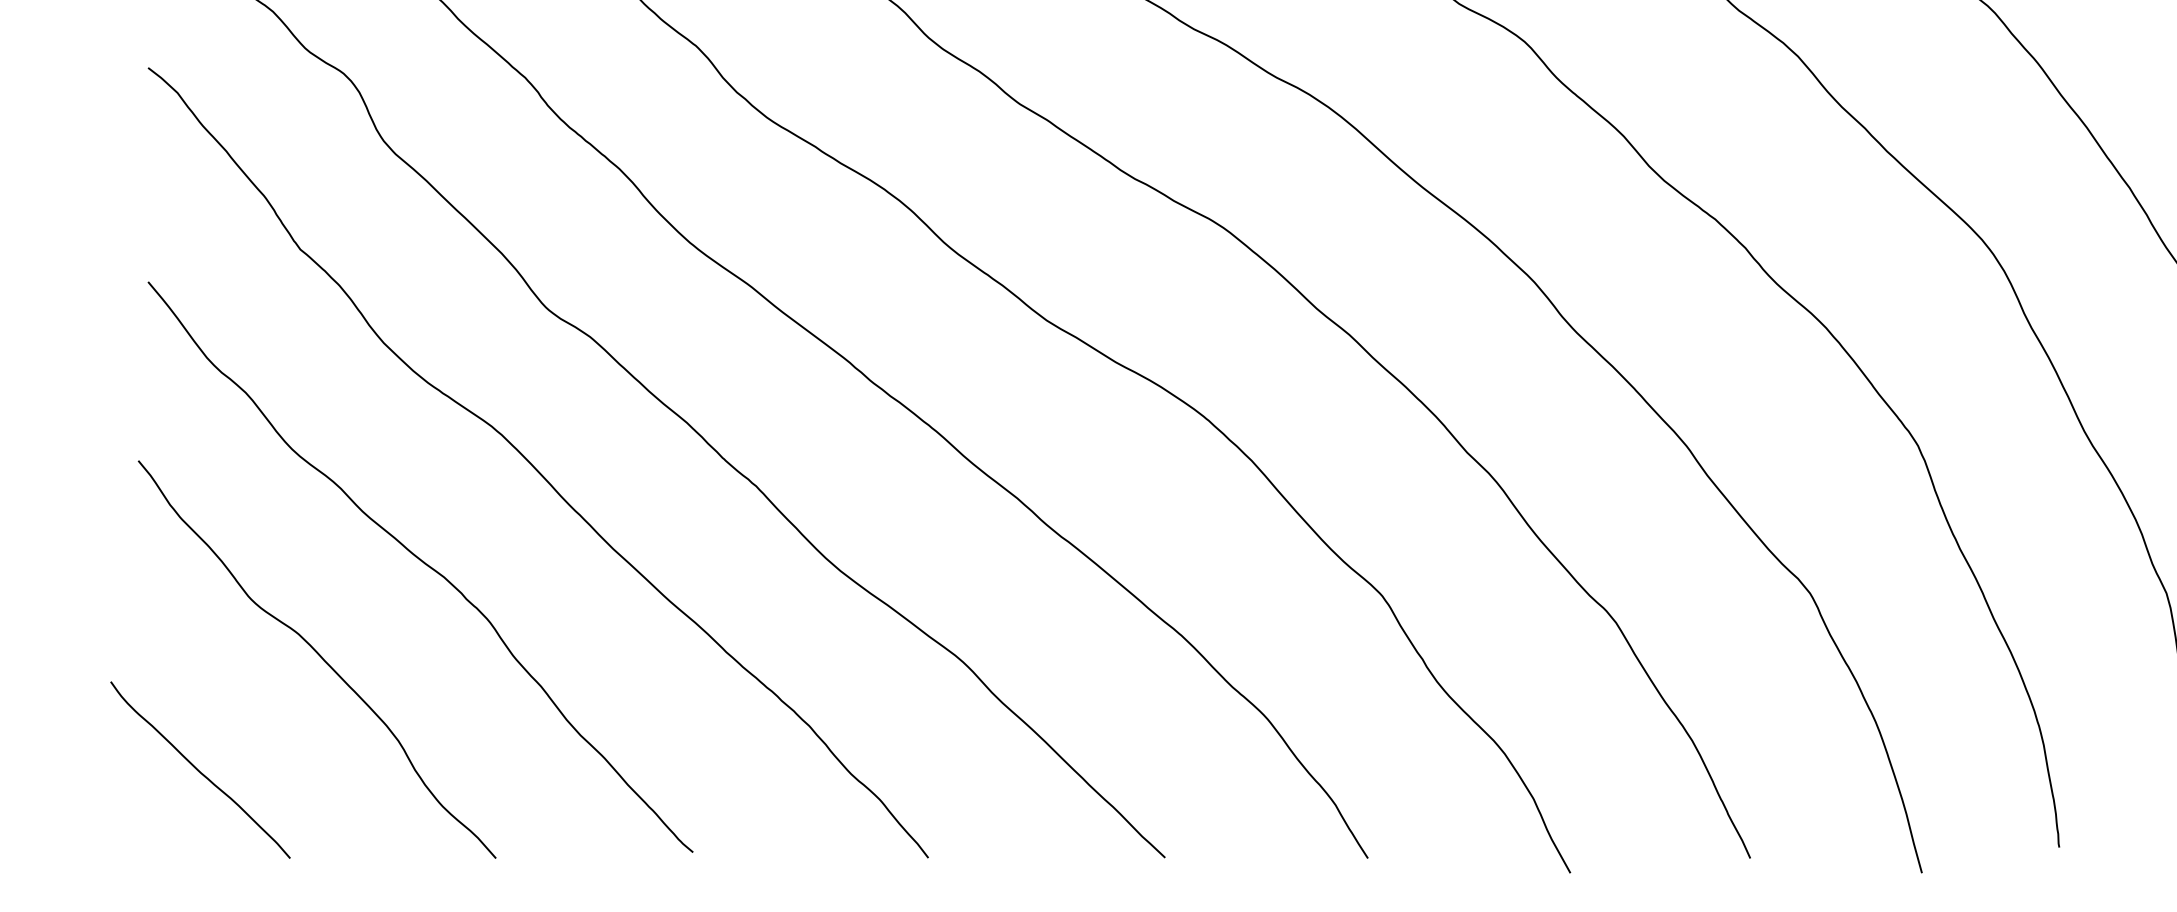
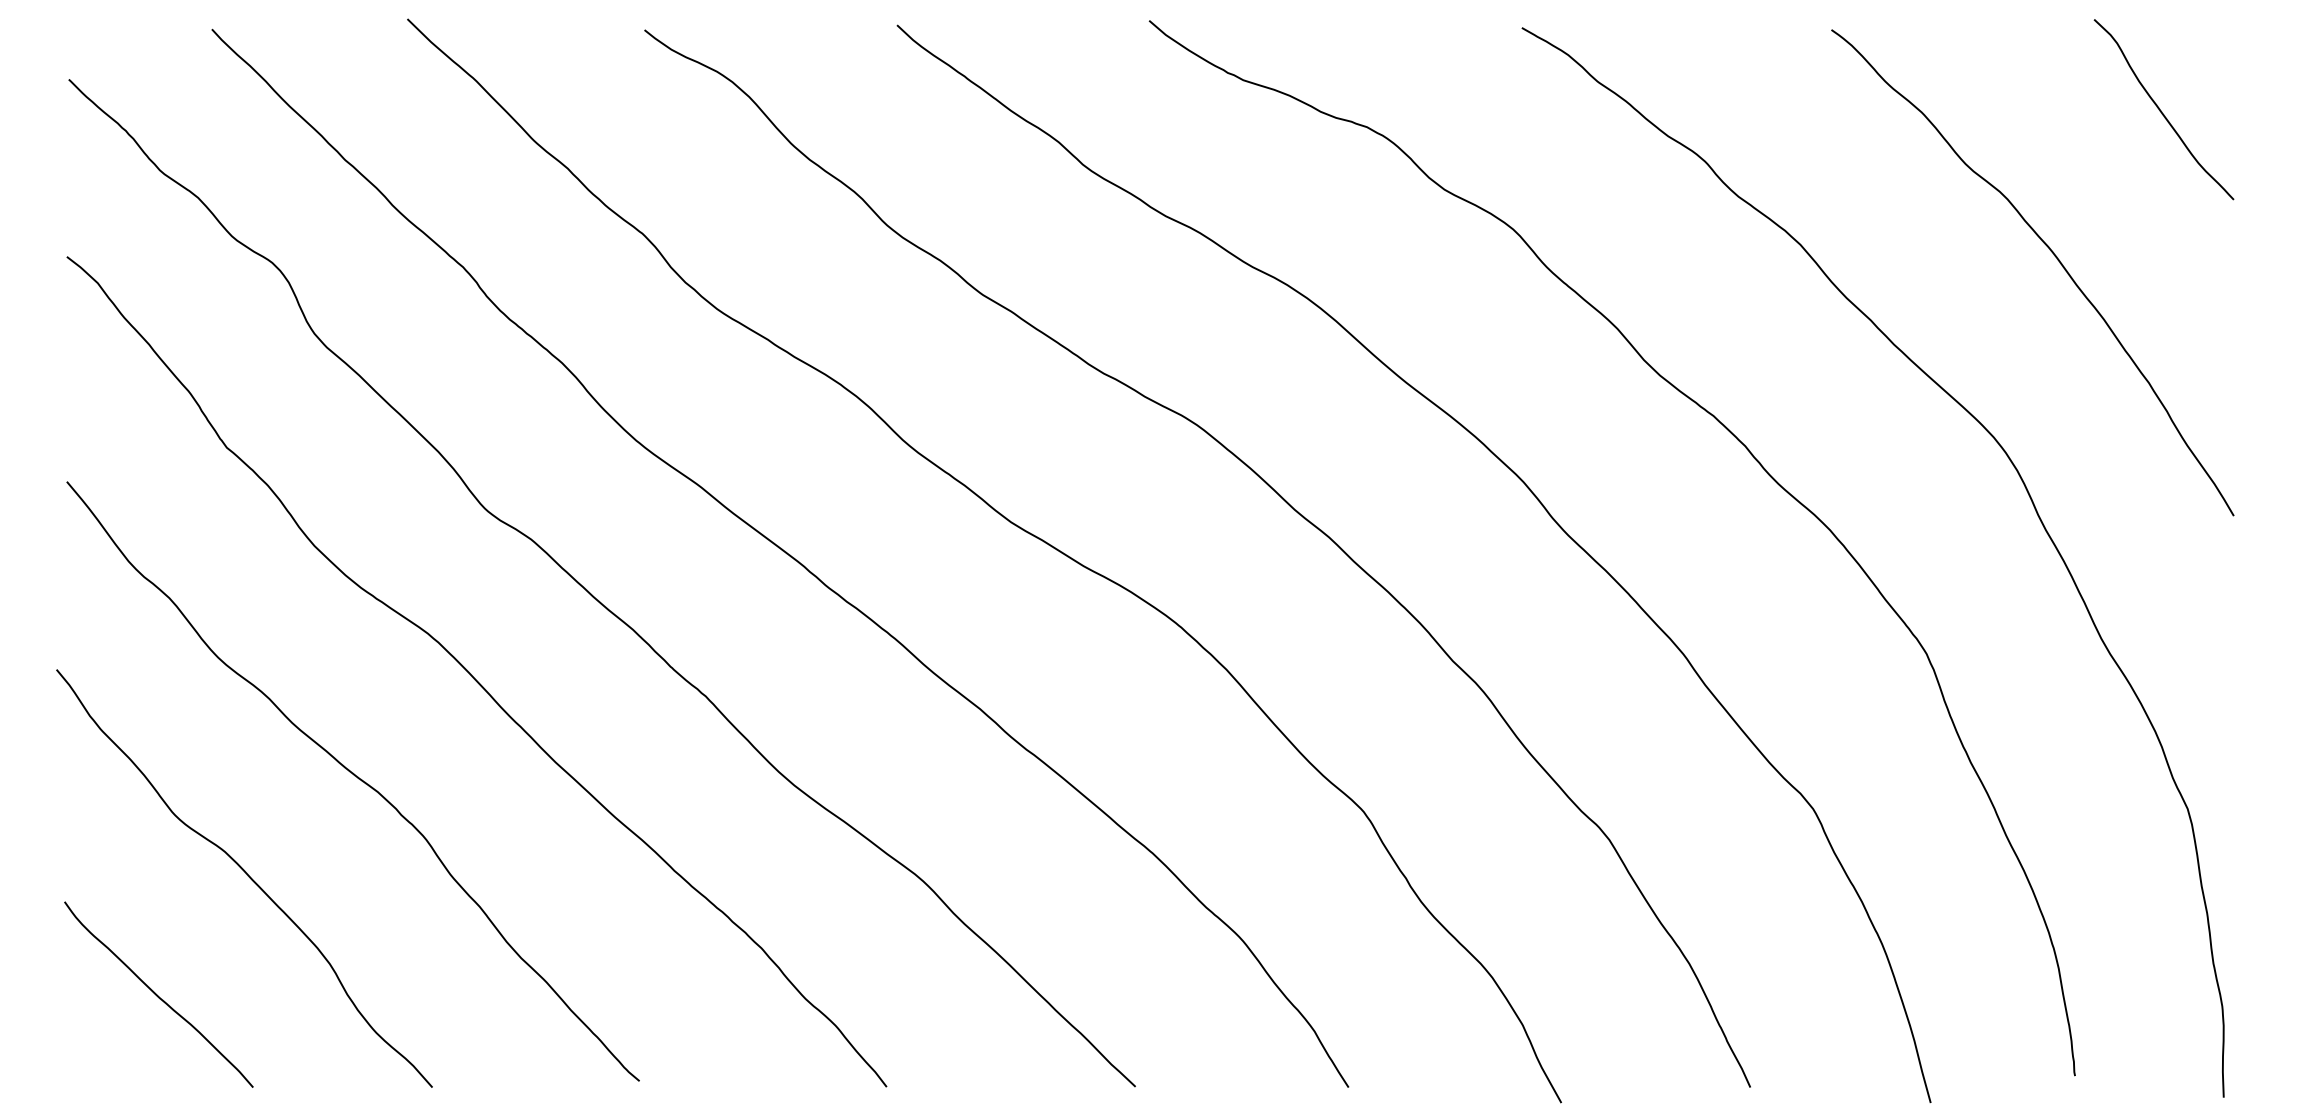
curve: (199, 769) -> (157, 994), moved

